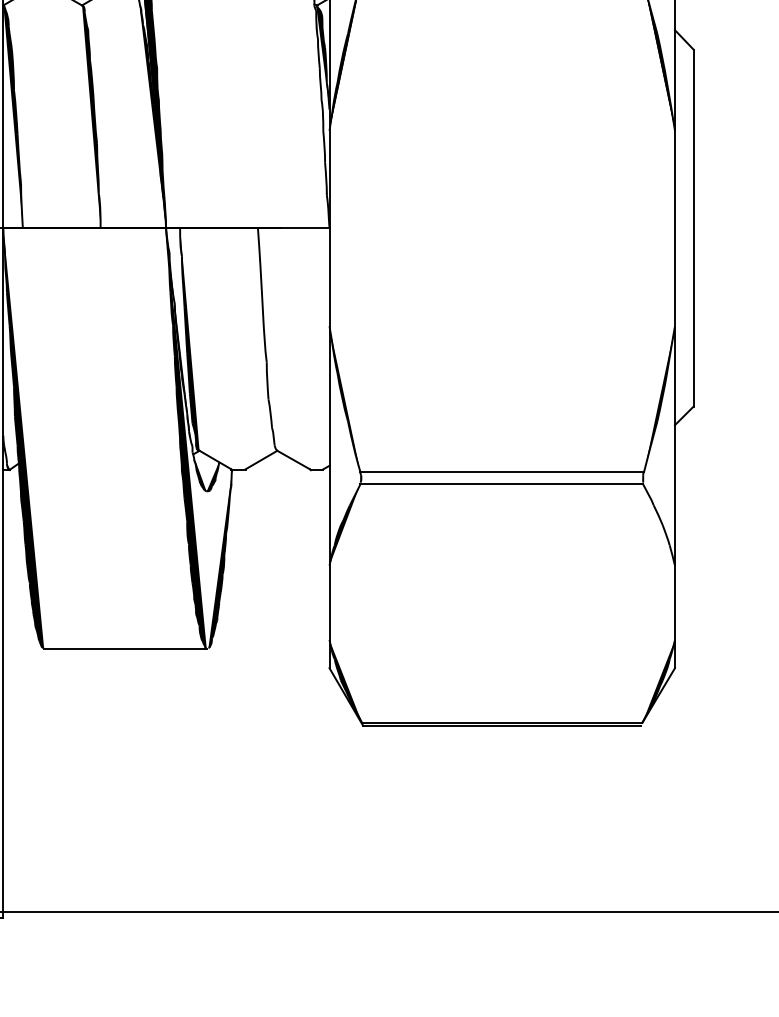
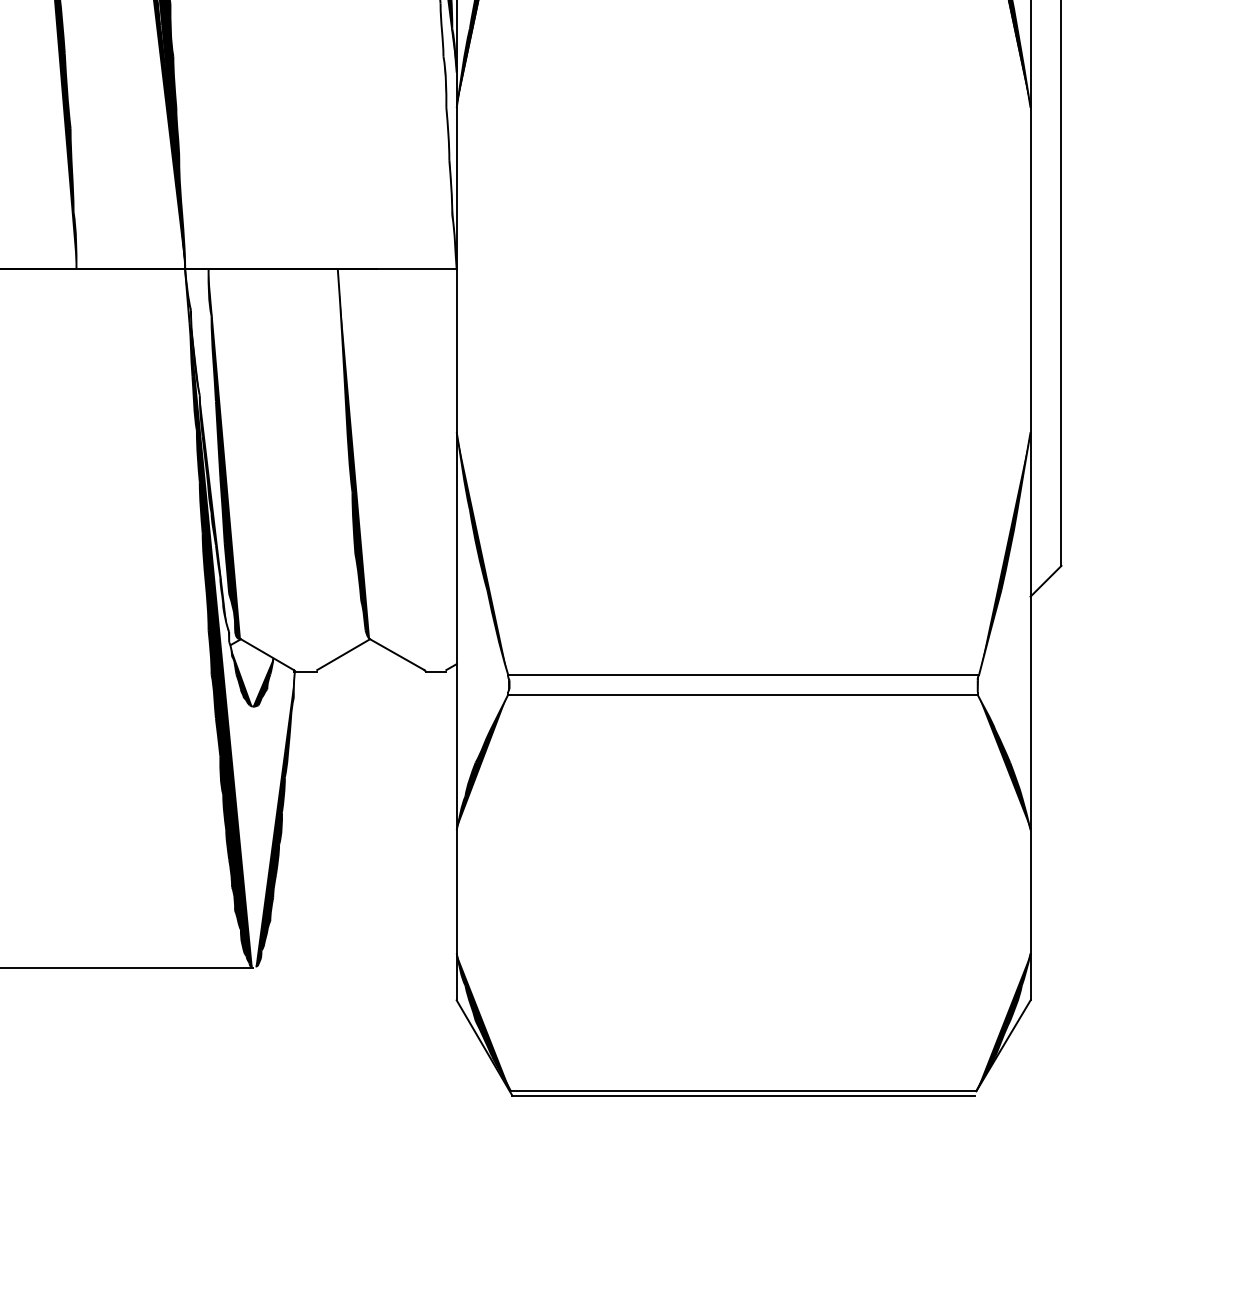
fill: (267, 339) -> (353, 454), added
fill: (658, 524) -> (1003, 761), added

